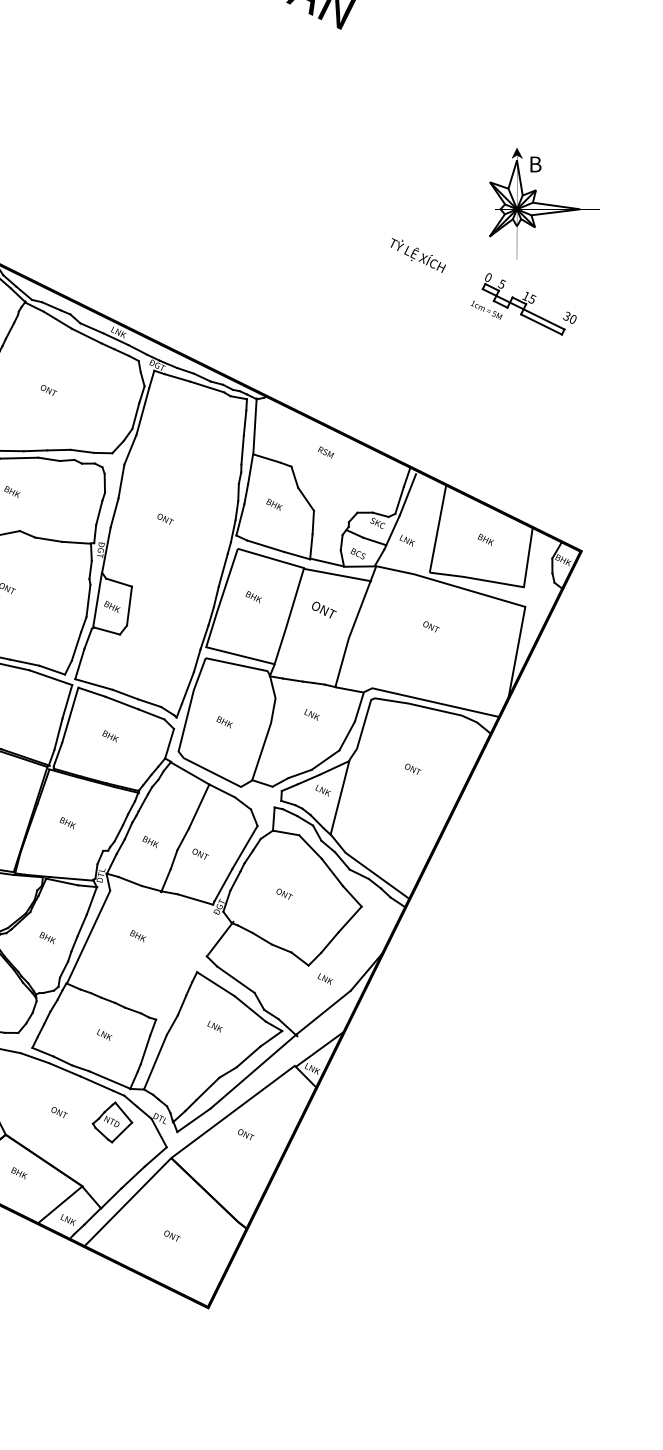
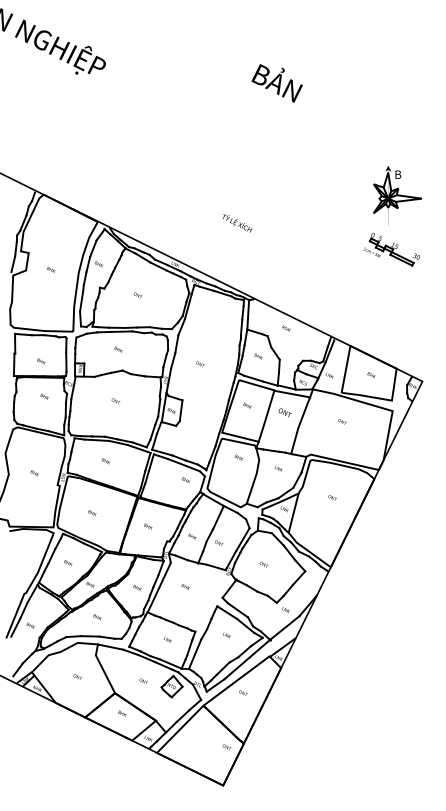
text: (418, 255) -> (237, 223), moved
text: (223, 721) -> (238, 457), moved
text: (109, 736) -> (185, 480), moved
text: (171, 1236) -> (226, 747), moved

